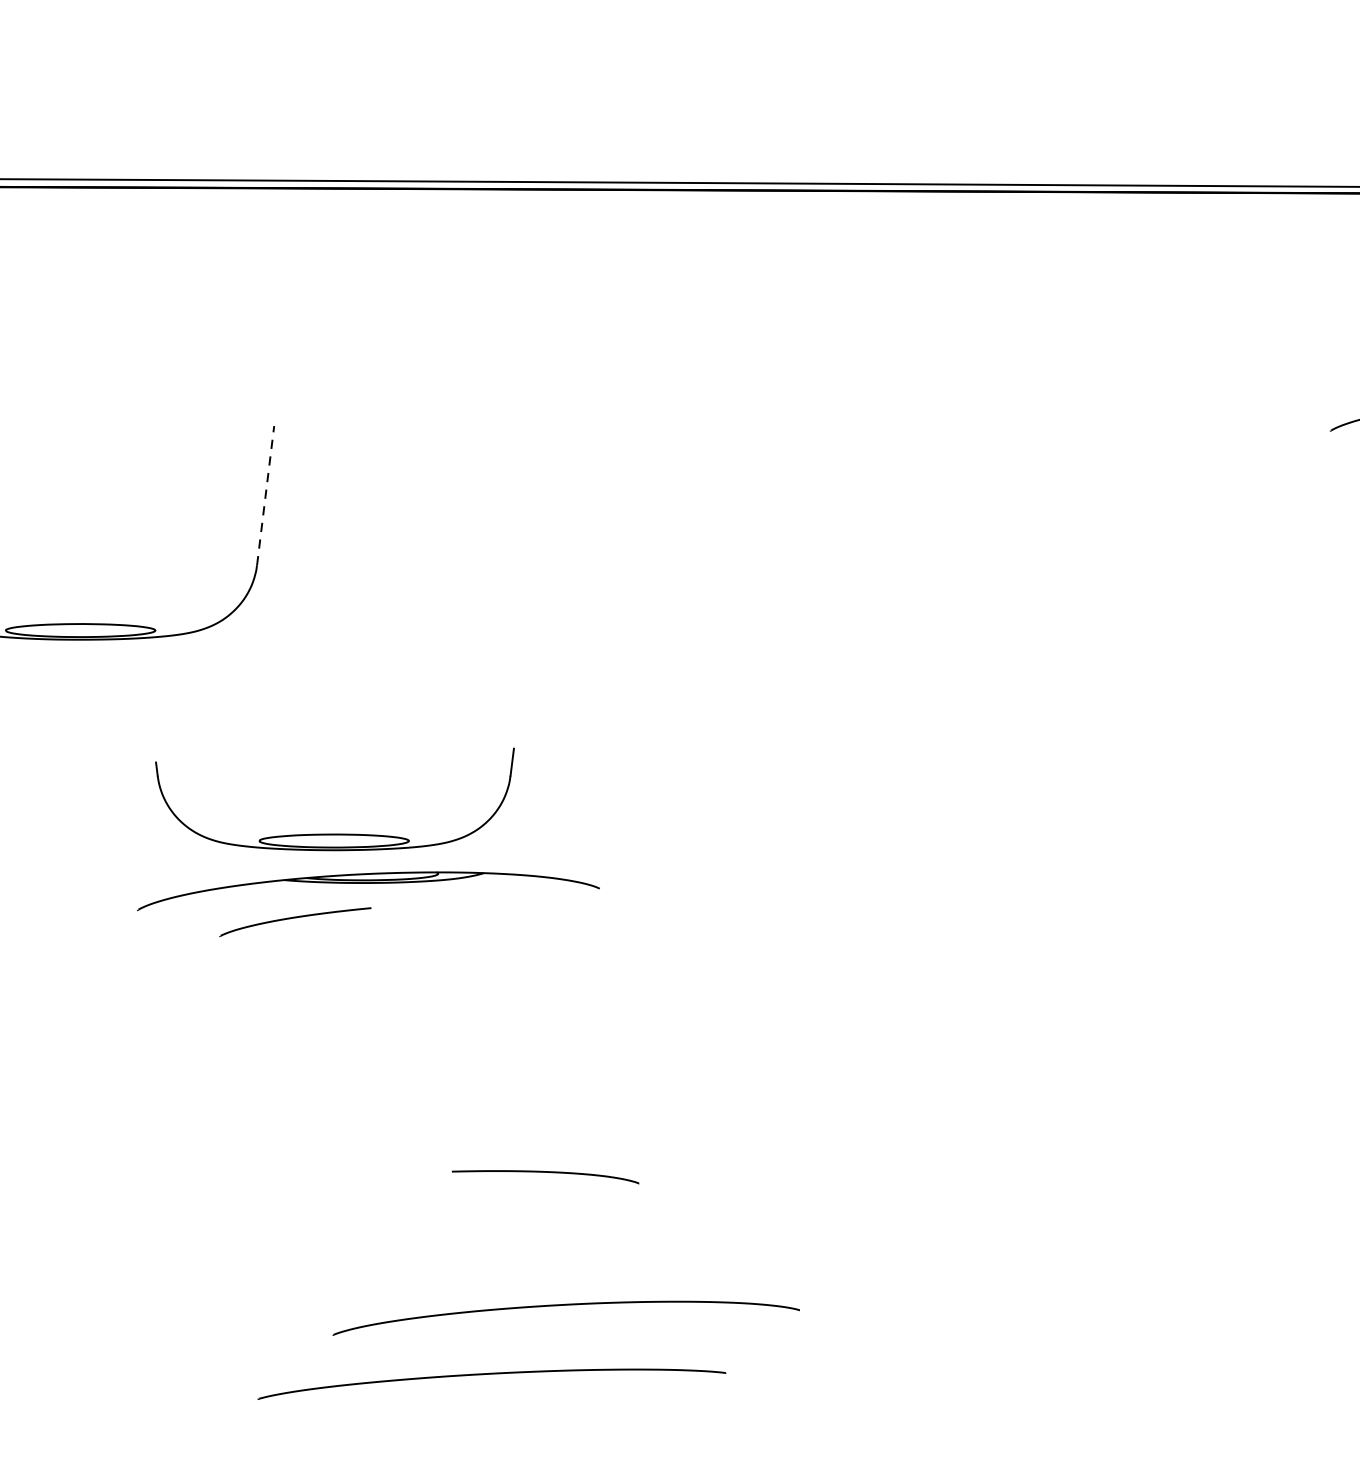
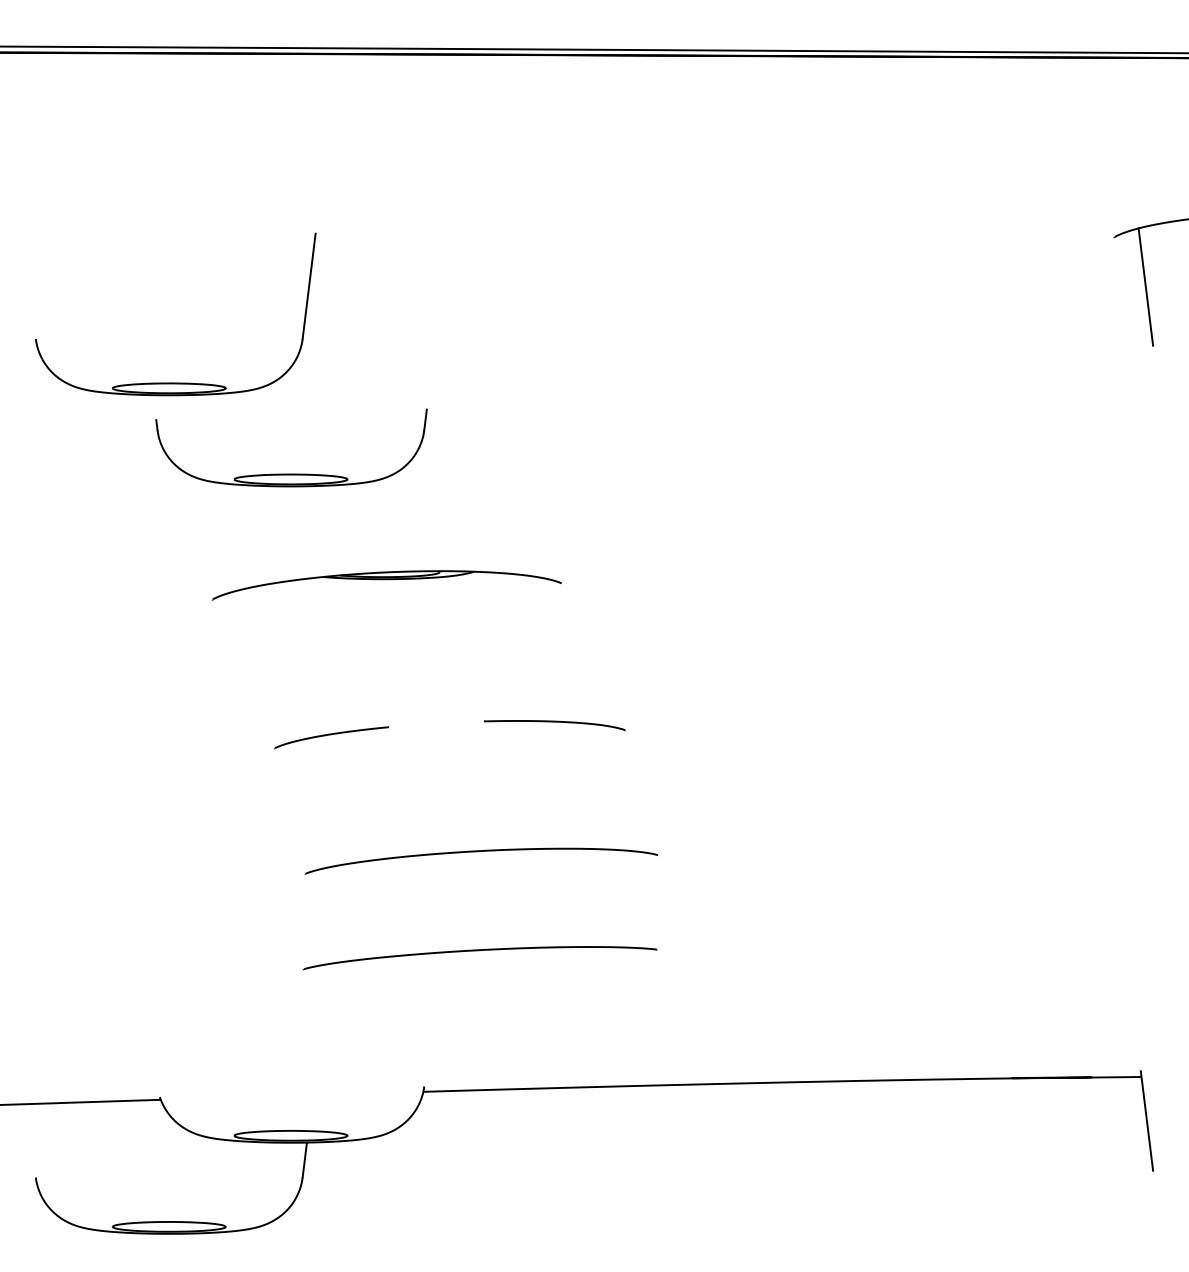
line: (266, 494) -> (309, 285), dashed -> solid
part: (334, 833) -> (291, 473), moved
curve: (295, 919) -> (331, 735), moved
curve: (545, 1173) -> (554, 722), moved
curve: (562, 1306) -> (478, 852), moved

